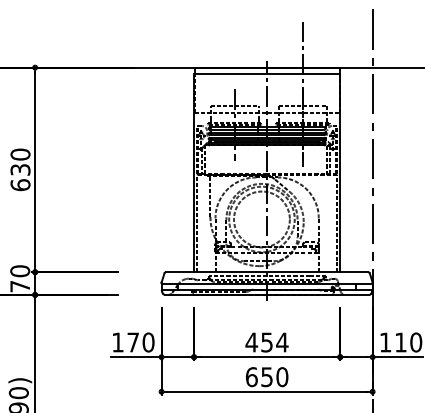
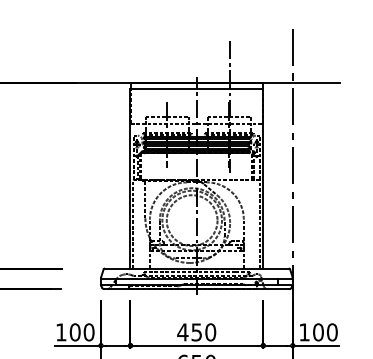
text: (133, 342) -> (75, 332), 170 -> 100
text: (282, 342) -> (210, 332), 454 -> 450
text: (400, 342) -> (318, 332), 110 -> 100

